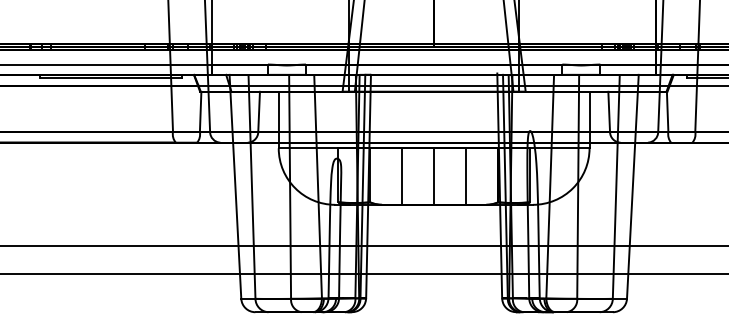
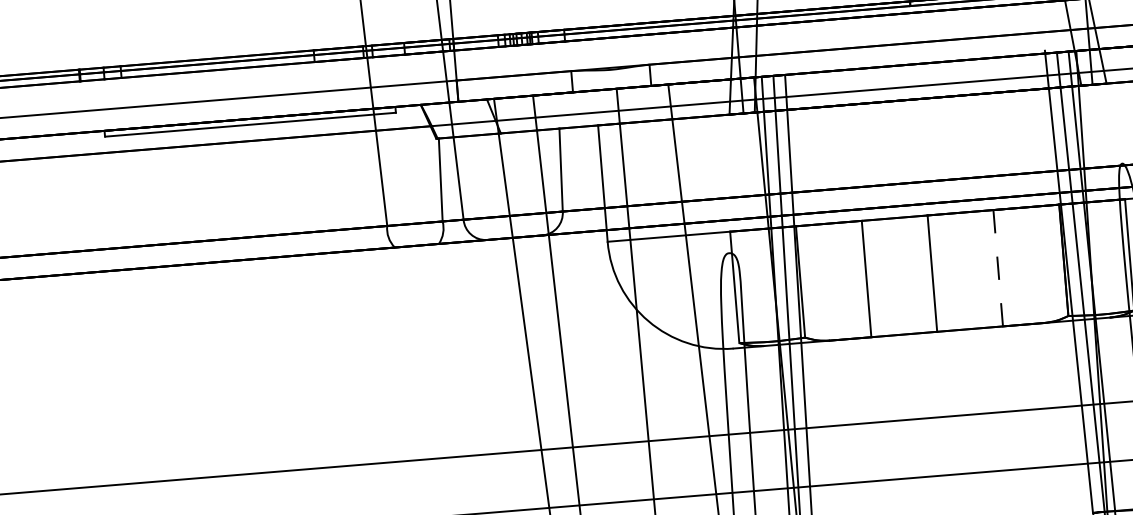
line: (466, 177) -> (999, 270), solid -> dashed

